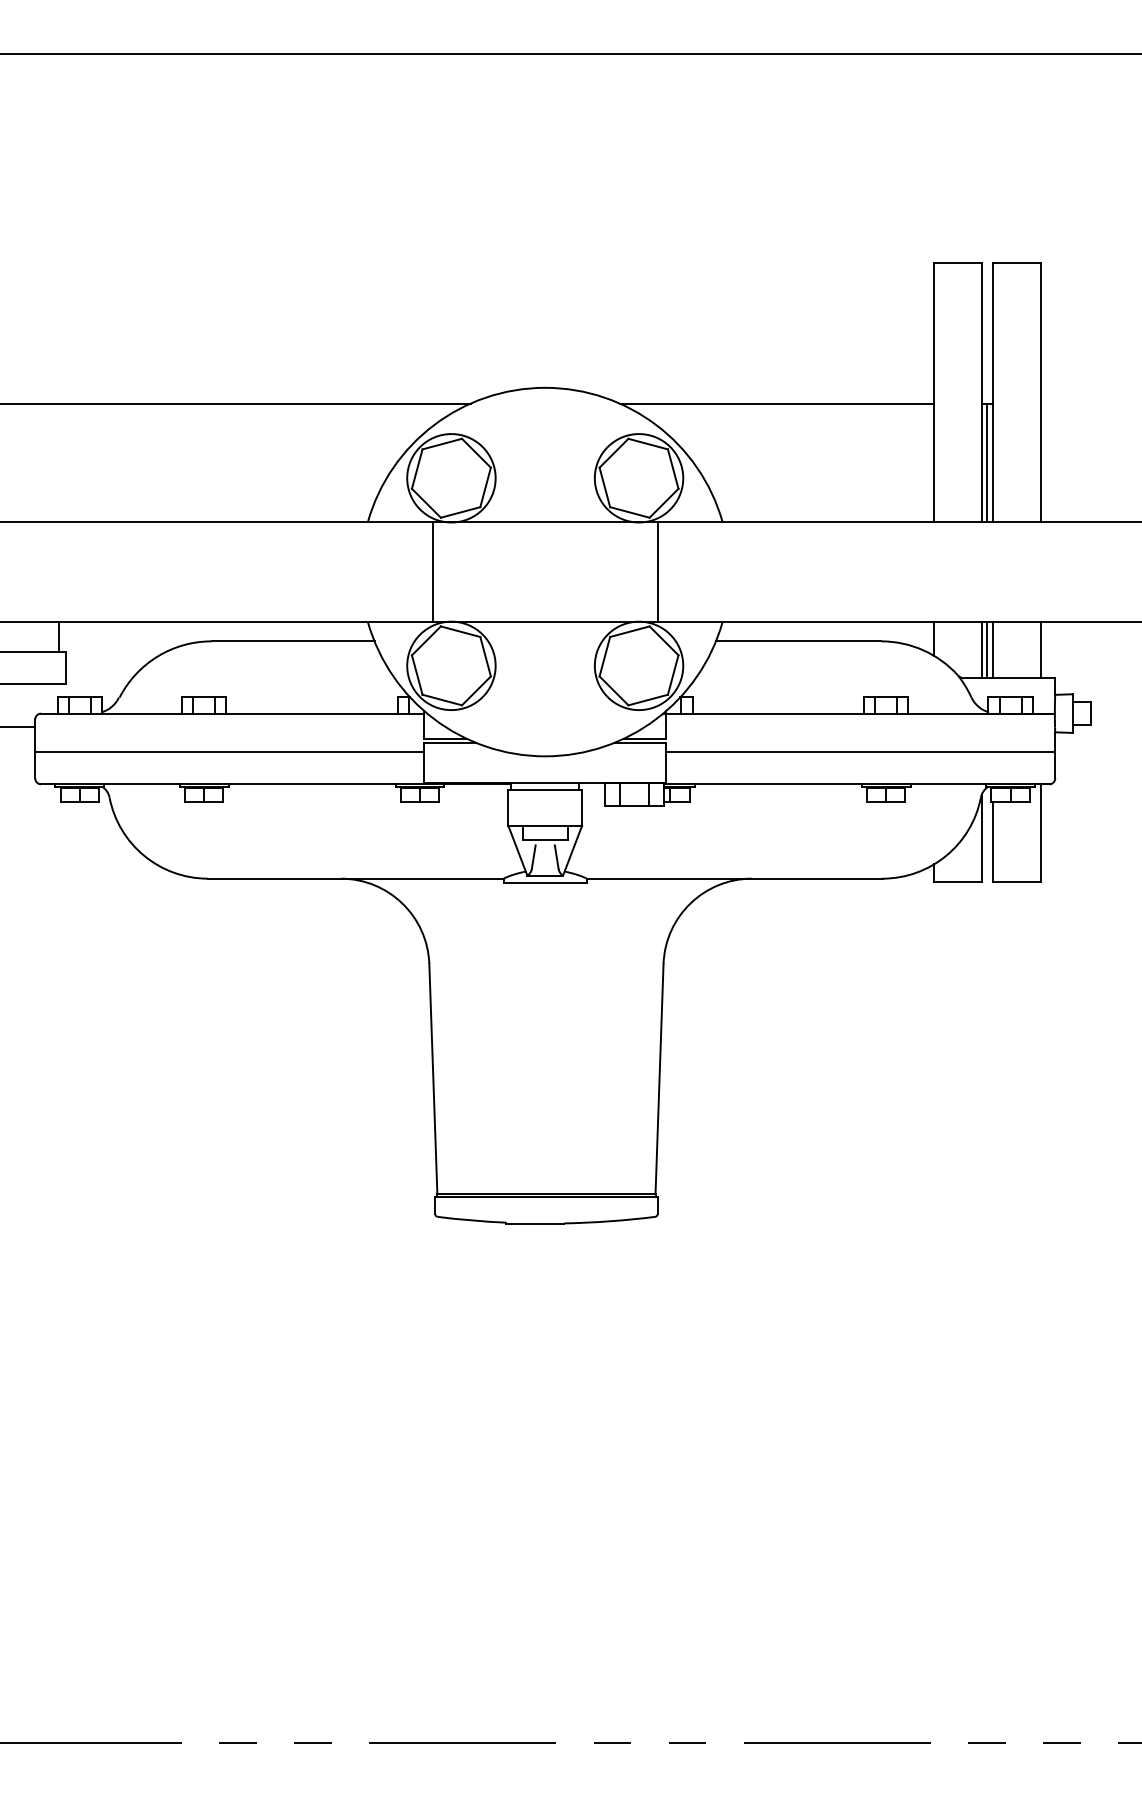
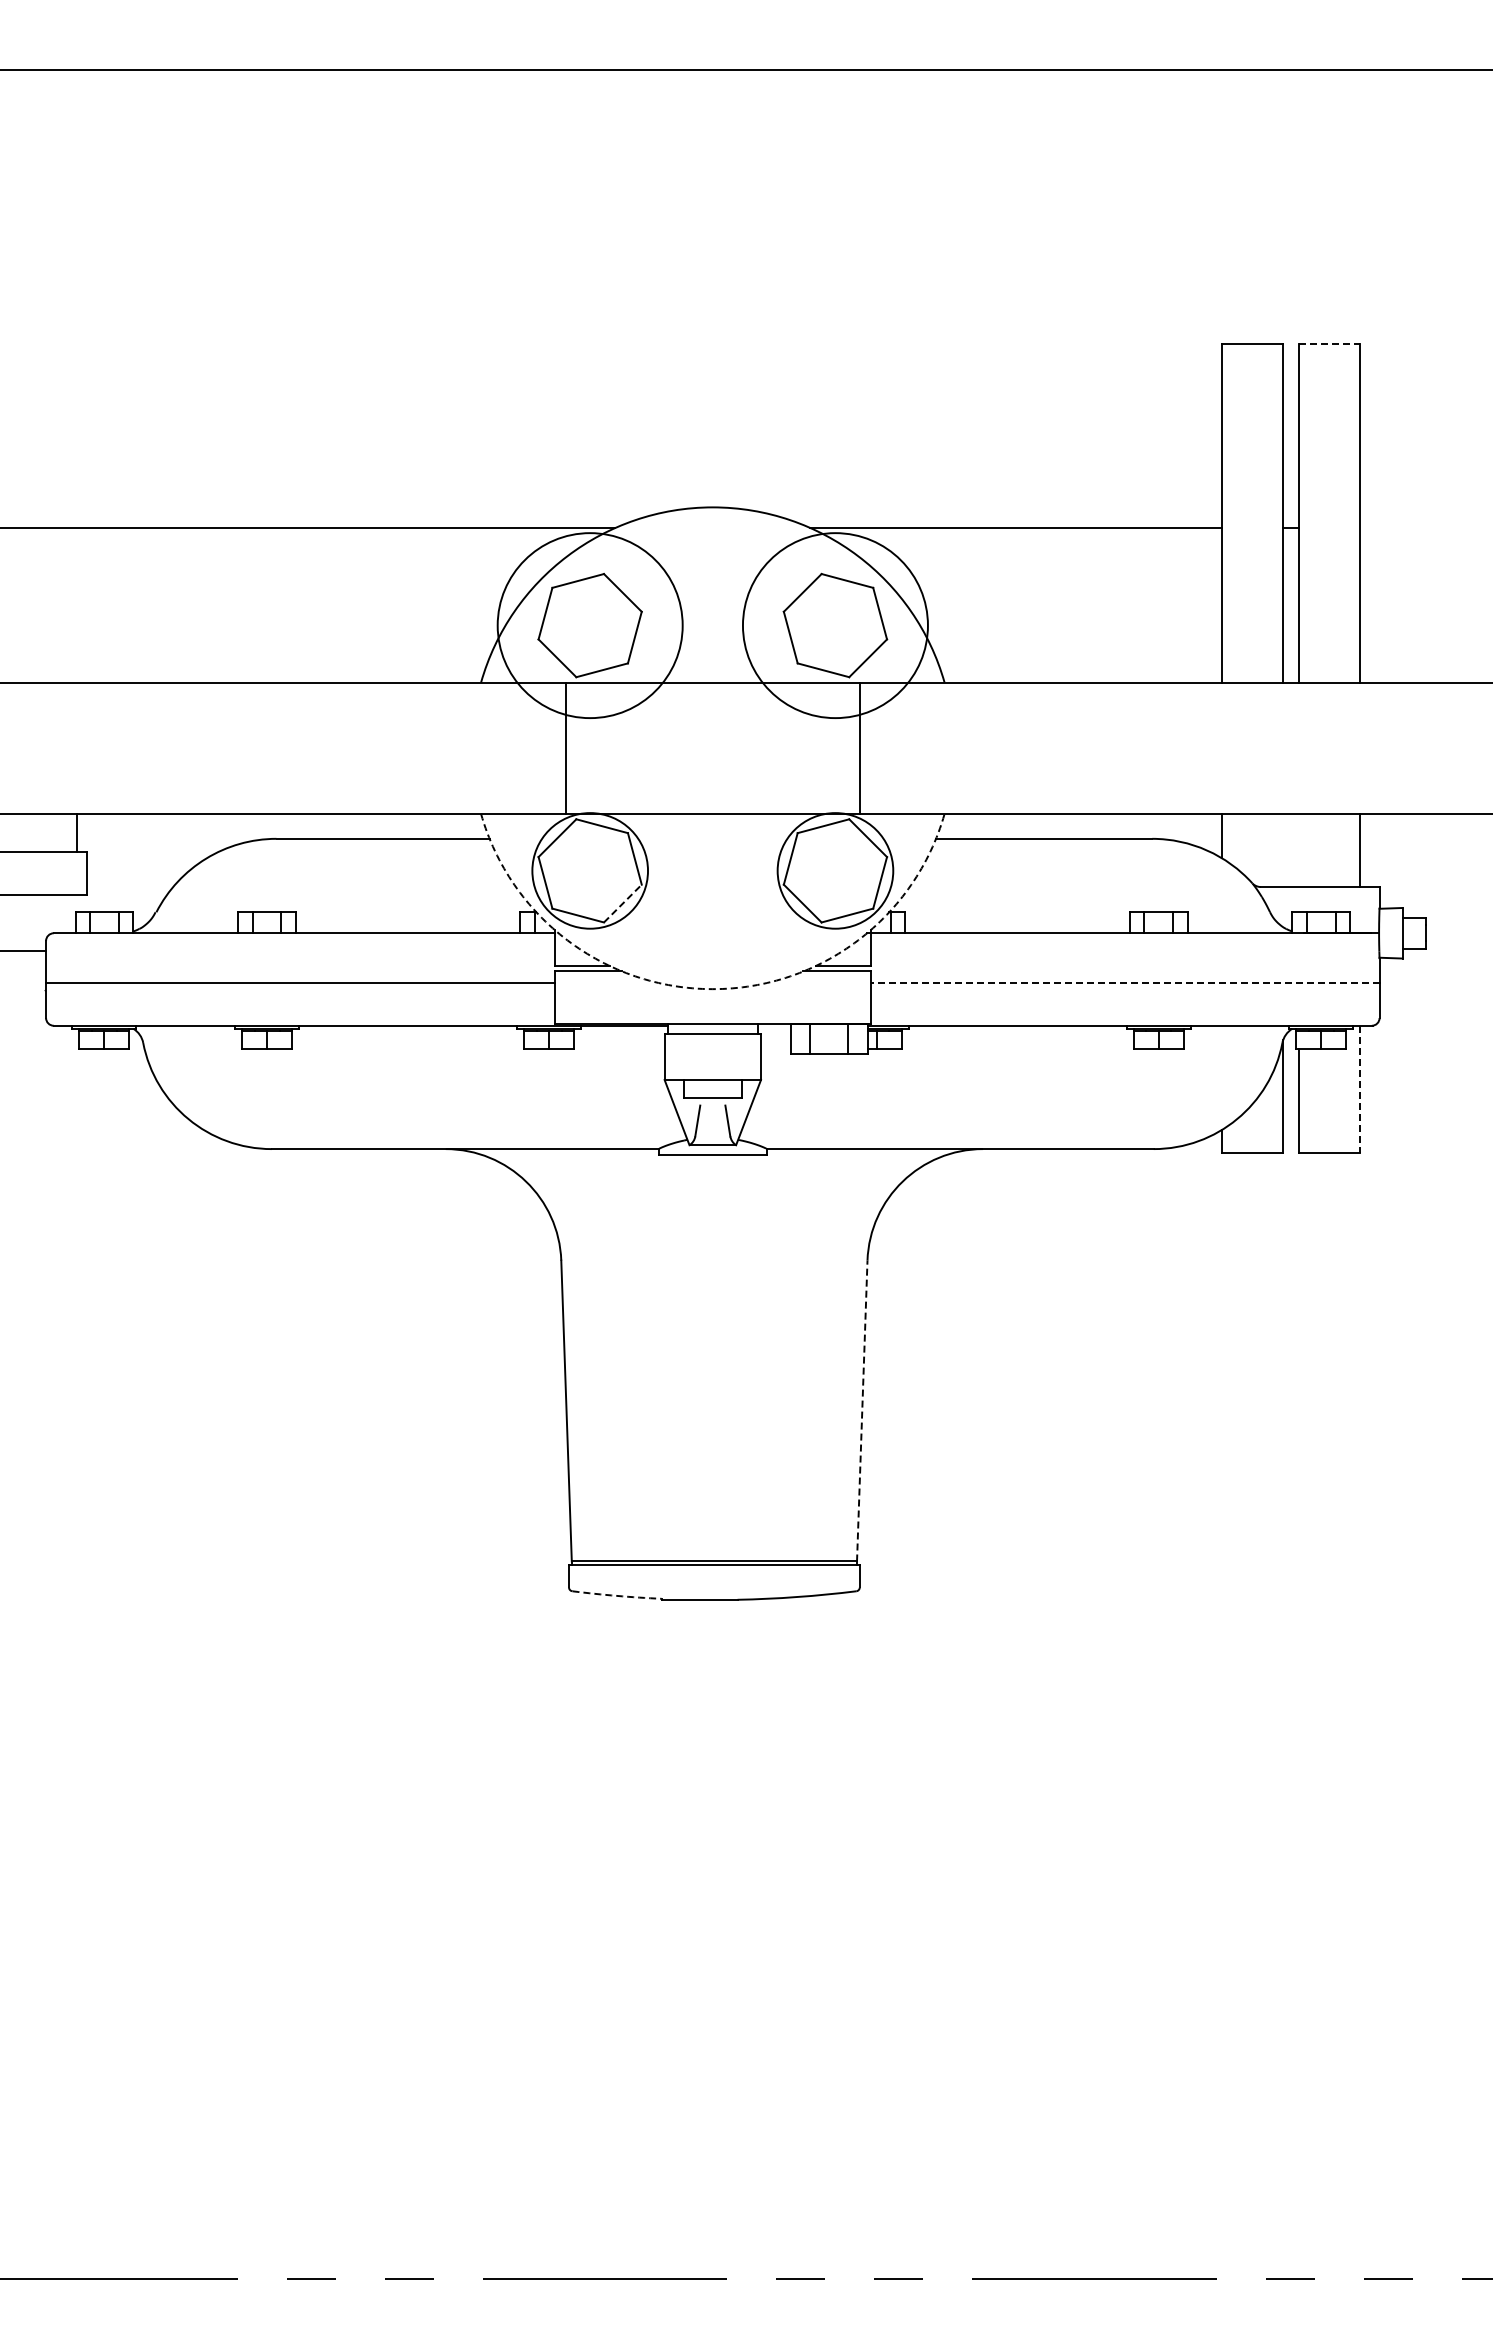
line: (1016, 262) -> (1329, 343), solid -> dashed
line: (987, 462) -> (1290, 605), removed
circle: (451, 478) -> (590, 625), size x1.6
circle: (639, 478) -> (835, 625), size x1.6
line: (981, 650) -> (1283, 850), removed
line: (987, 650) -> (1290, 850), removed
line: (993, 650) -> (1298, 850), removed
line: (476, 690) -> (622, 903), solid -> dashed
line: (860, 752) -> (1124, 983), solid -> dashed
arc: (544, 756) -> (712, 989), solid -> dashed
line: (1040, 833) -> (1360, 1089), solid -> dashed
line: (659, 1078) -> (862, 1410), solid -> dashed
arc: (471, 1220) -> (616, 1595), solid -> dashed

